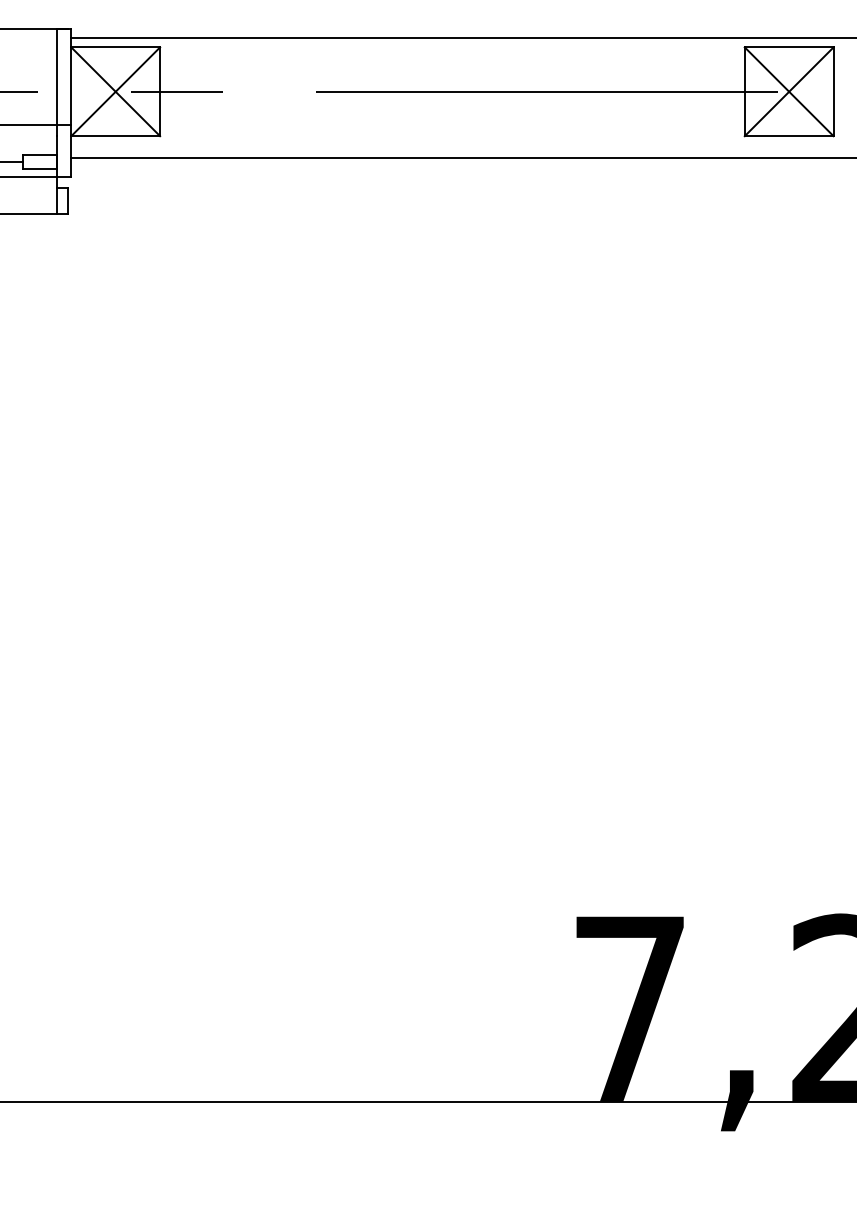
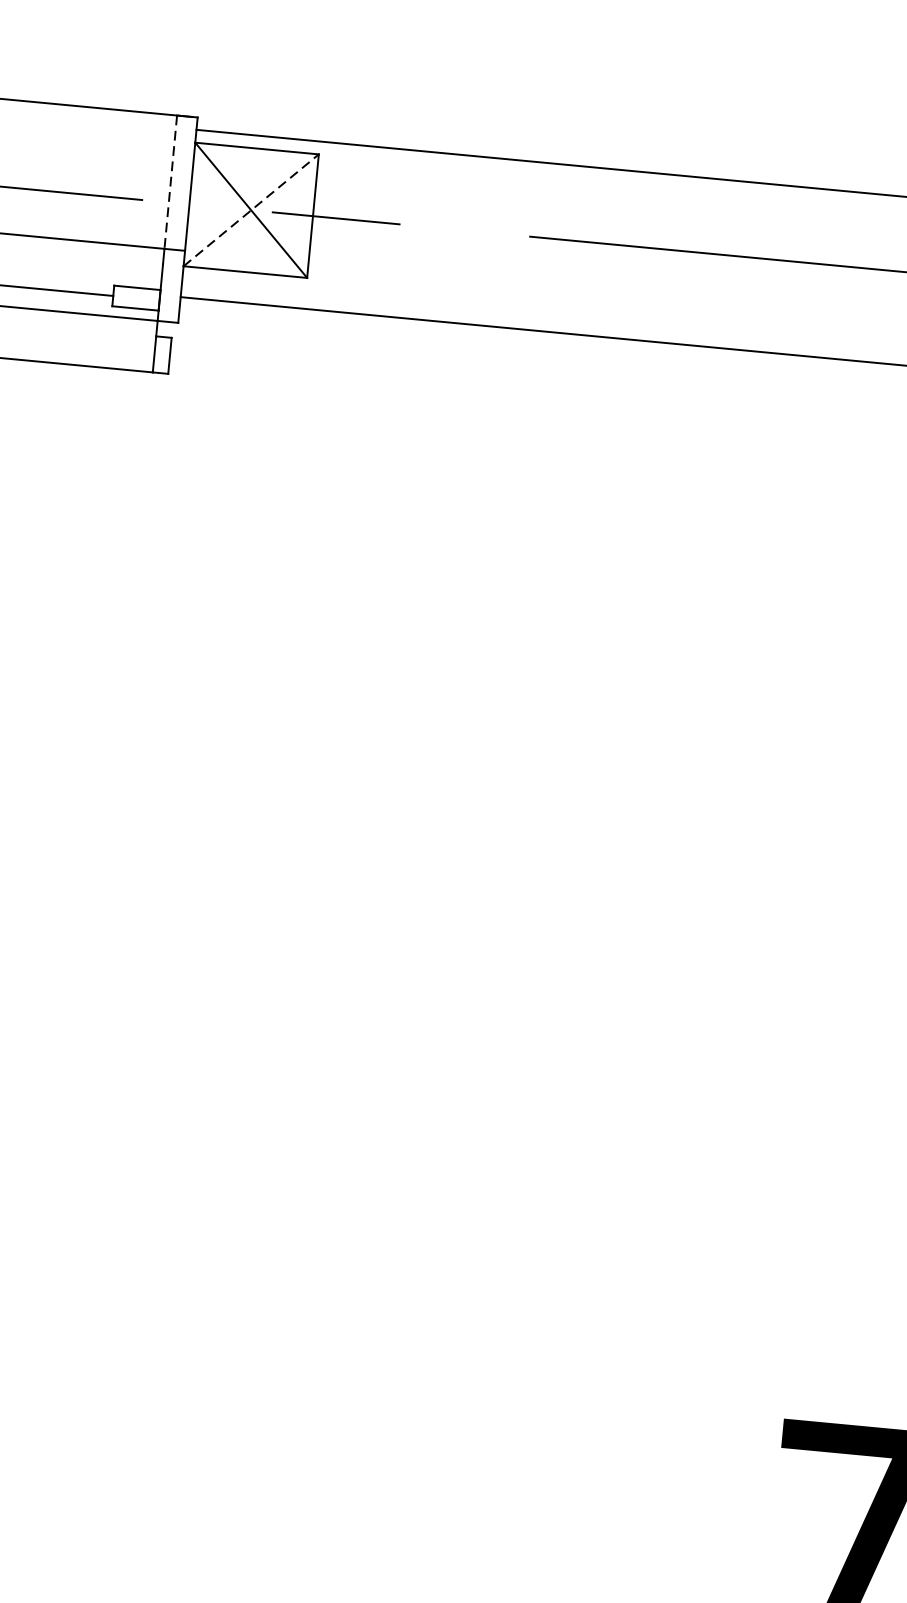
line: (56, 77) -> (170, 182), solid -> dashed
line: (115, 91) -> (250, 209), solid -> dashed

